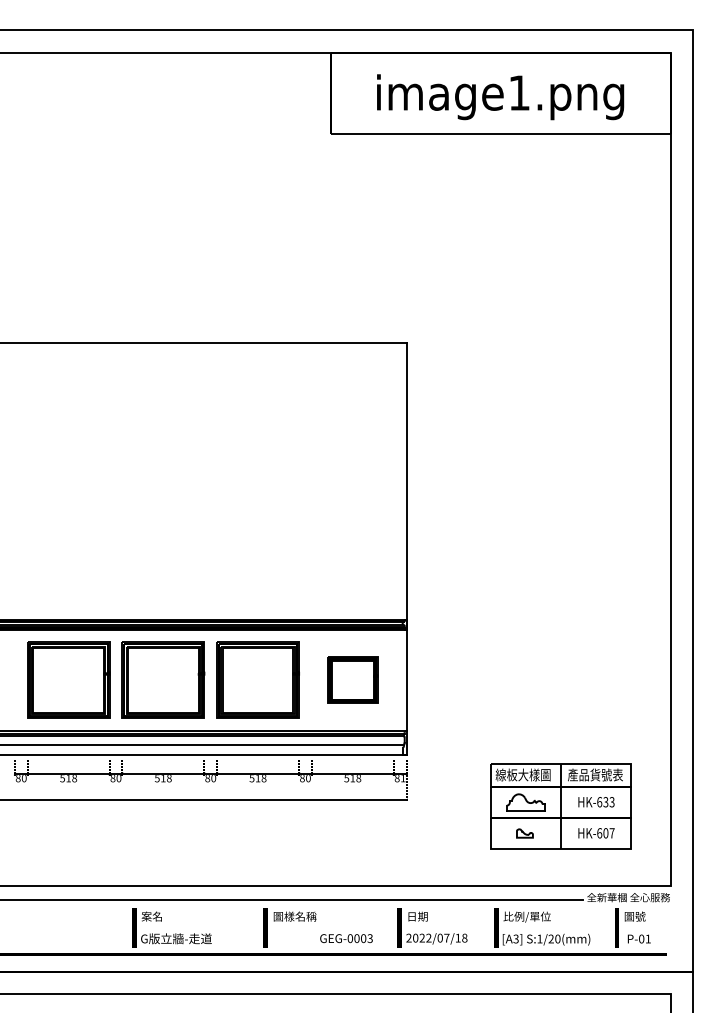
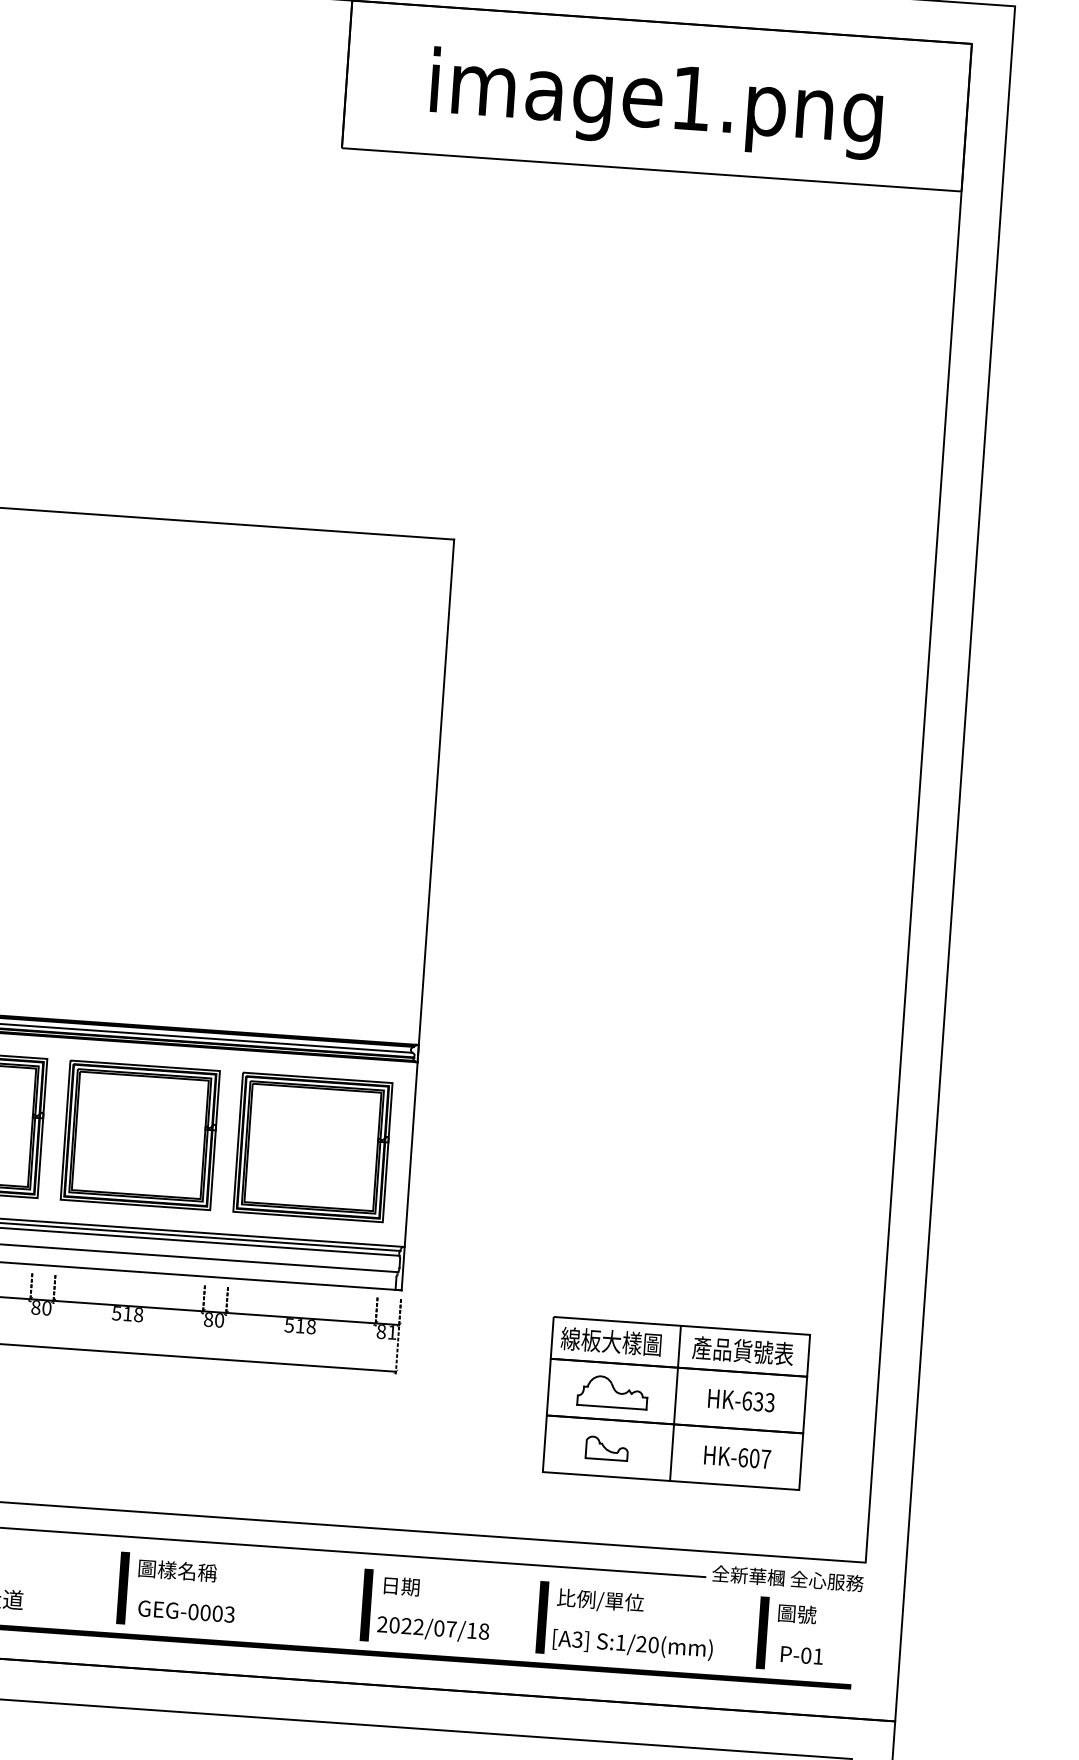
part: (352, 679) -> (312, 1145), size x1.67
part: (524, 833) -> (606, 1448), size x1.43
text: (346, 938) -> (186, 1611), moved

